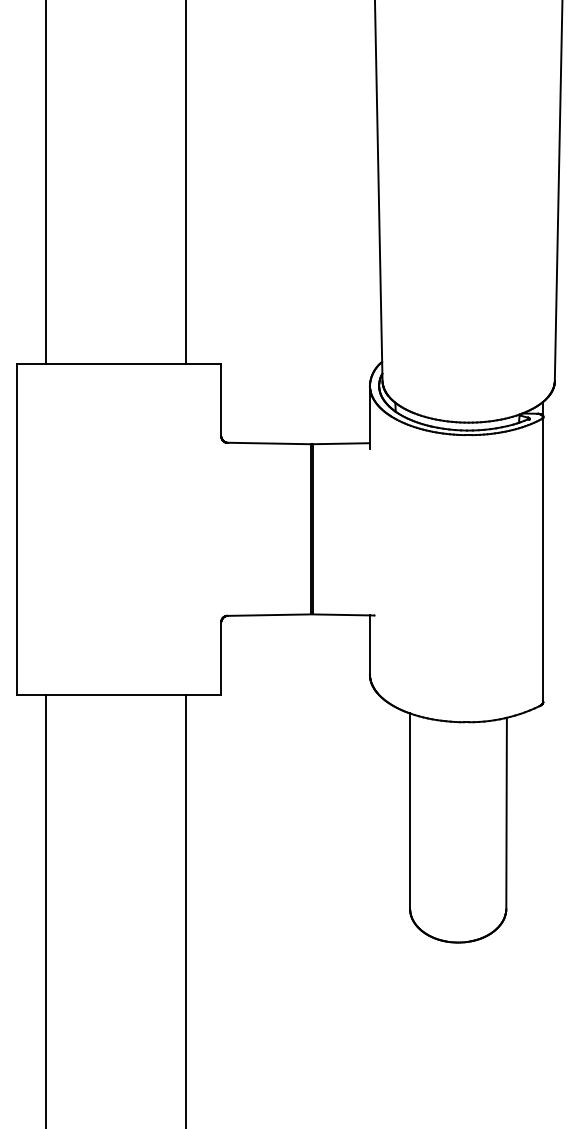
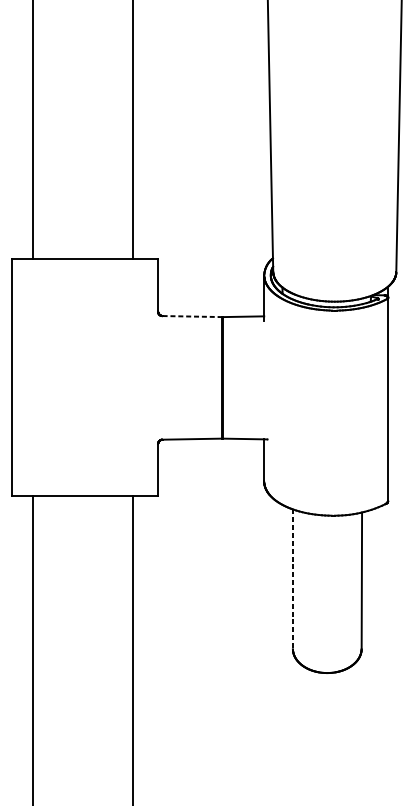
line: (269, 443) -> (192, 316), solid -> dashed
line: (410, 811) -> (293, 579), solid -> dashed

